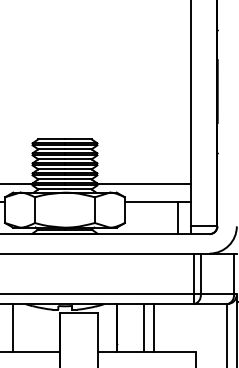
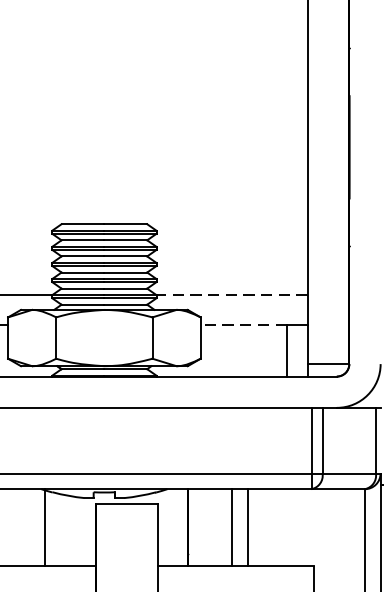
line: (144, 183) -> (232, 295), solid -> dashed
line: (151, 201) -> (243, 324), solid -> dashed
line: (13, 328) -> (45, 528), moved

